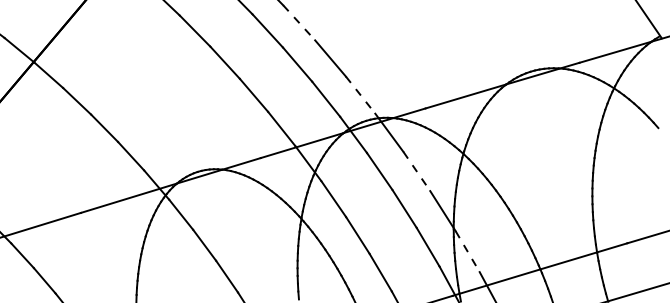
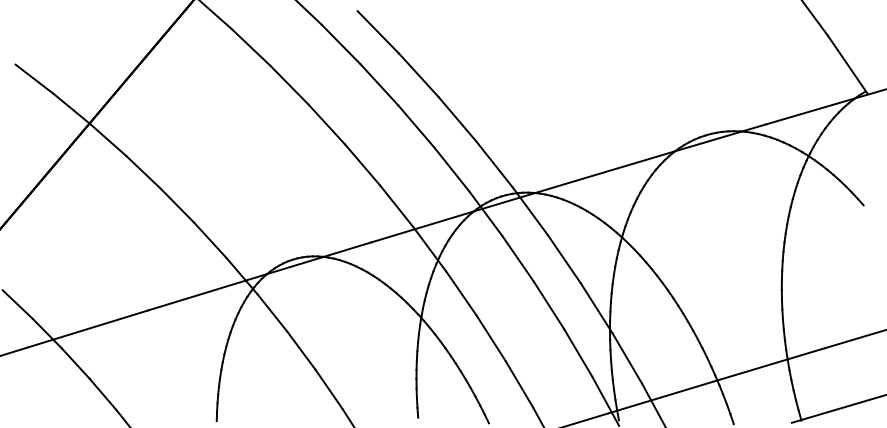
line: (299, 23) -> (418, 75), dashed -> solid
line: (360, 95) -> (494, 164), dashed -> solid
line: (417, 171) -> (564, 259), dashed -> solid
line: (467, 251) -> (627, 358), dashed -> solid

